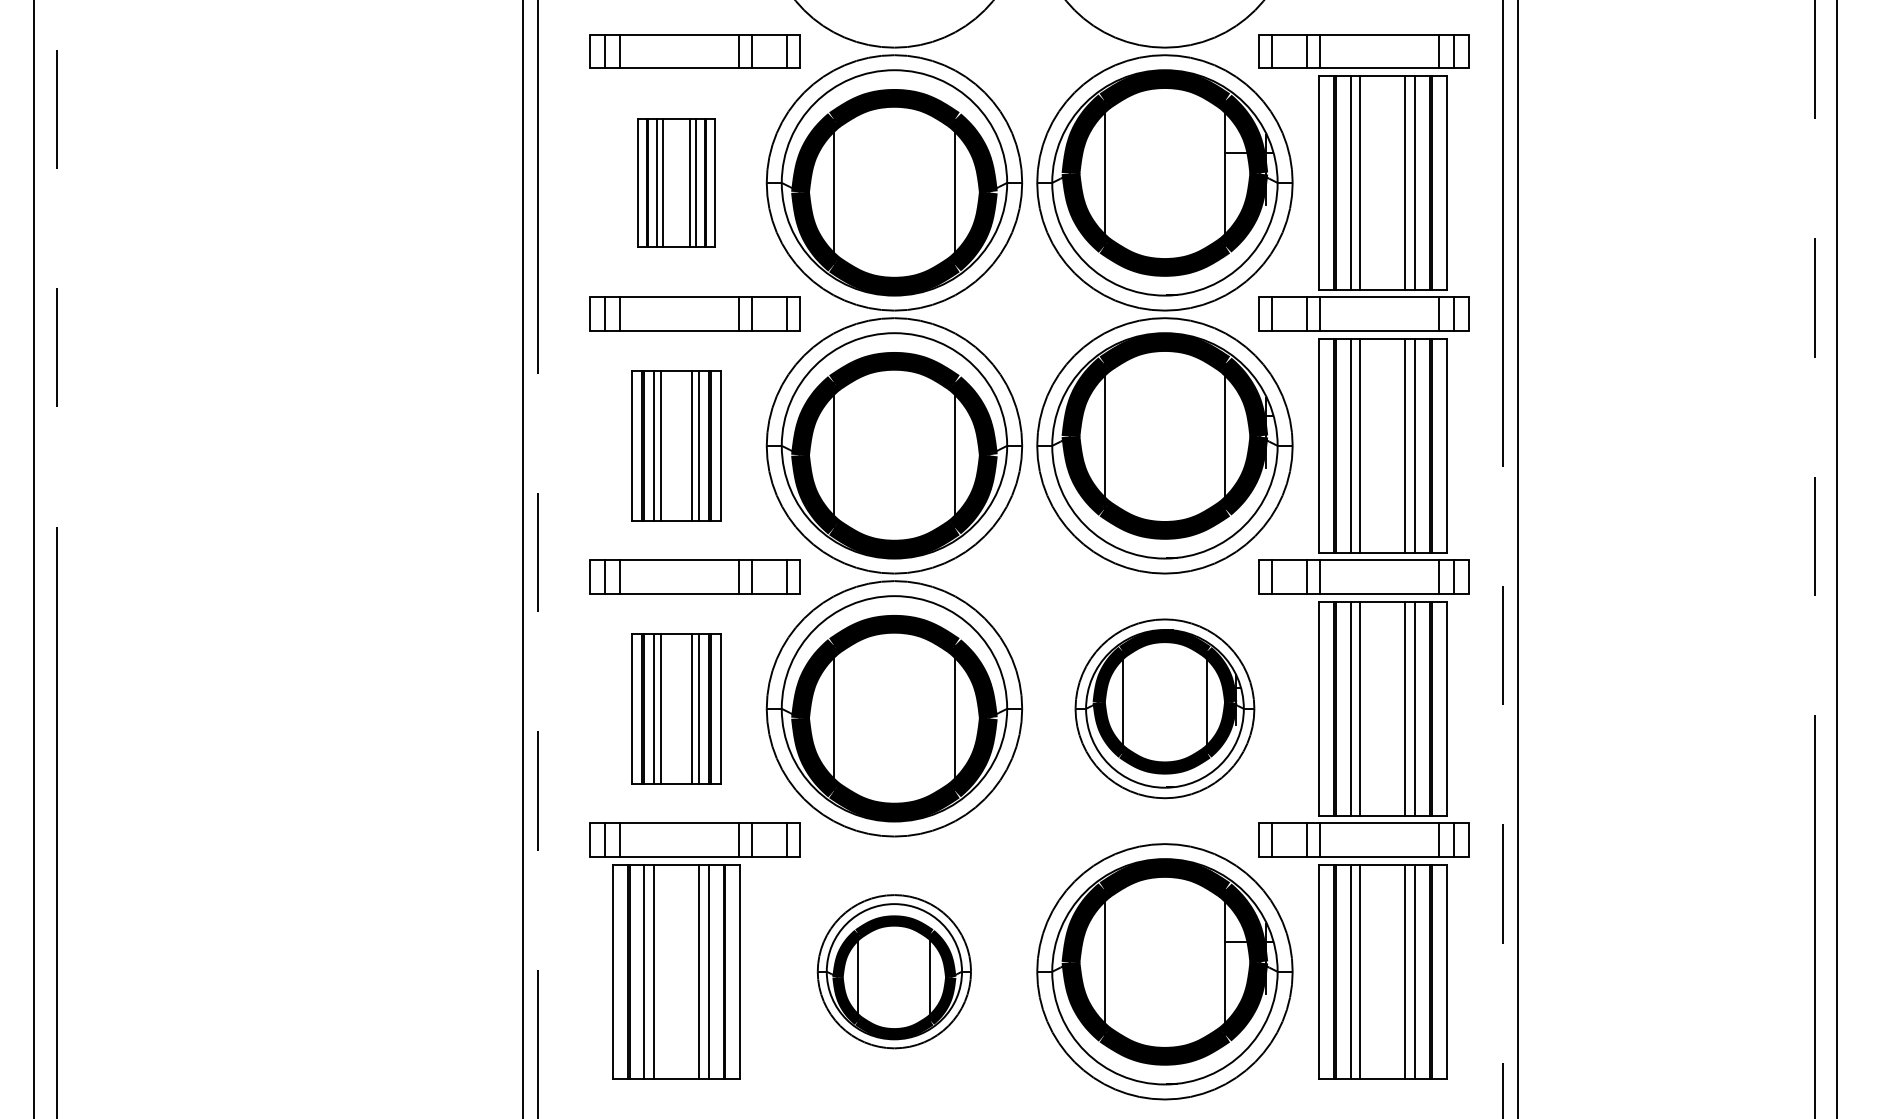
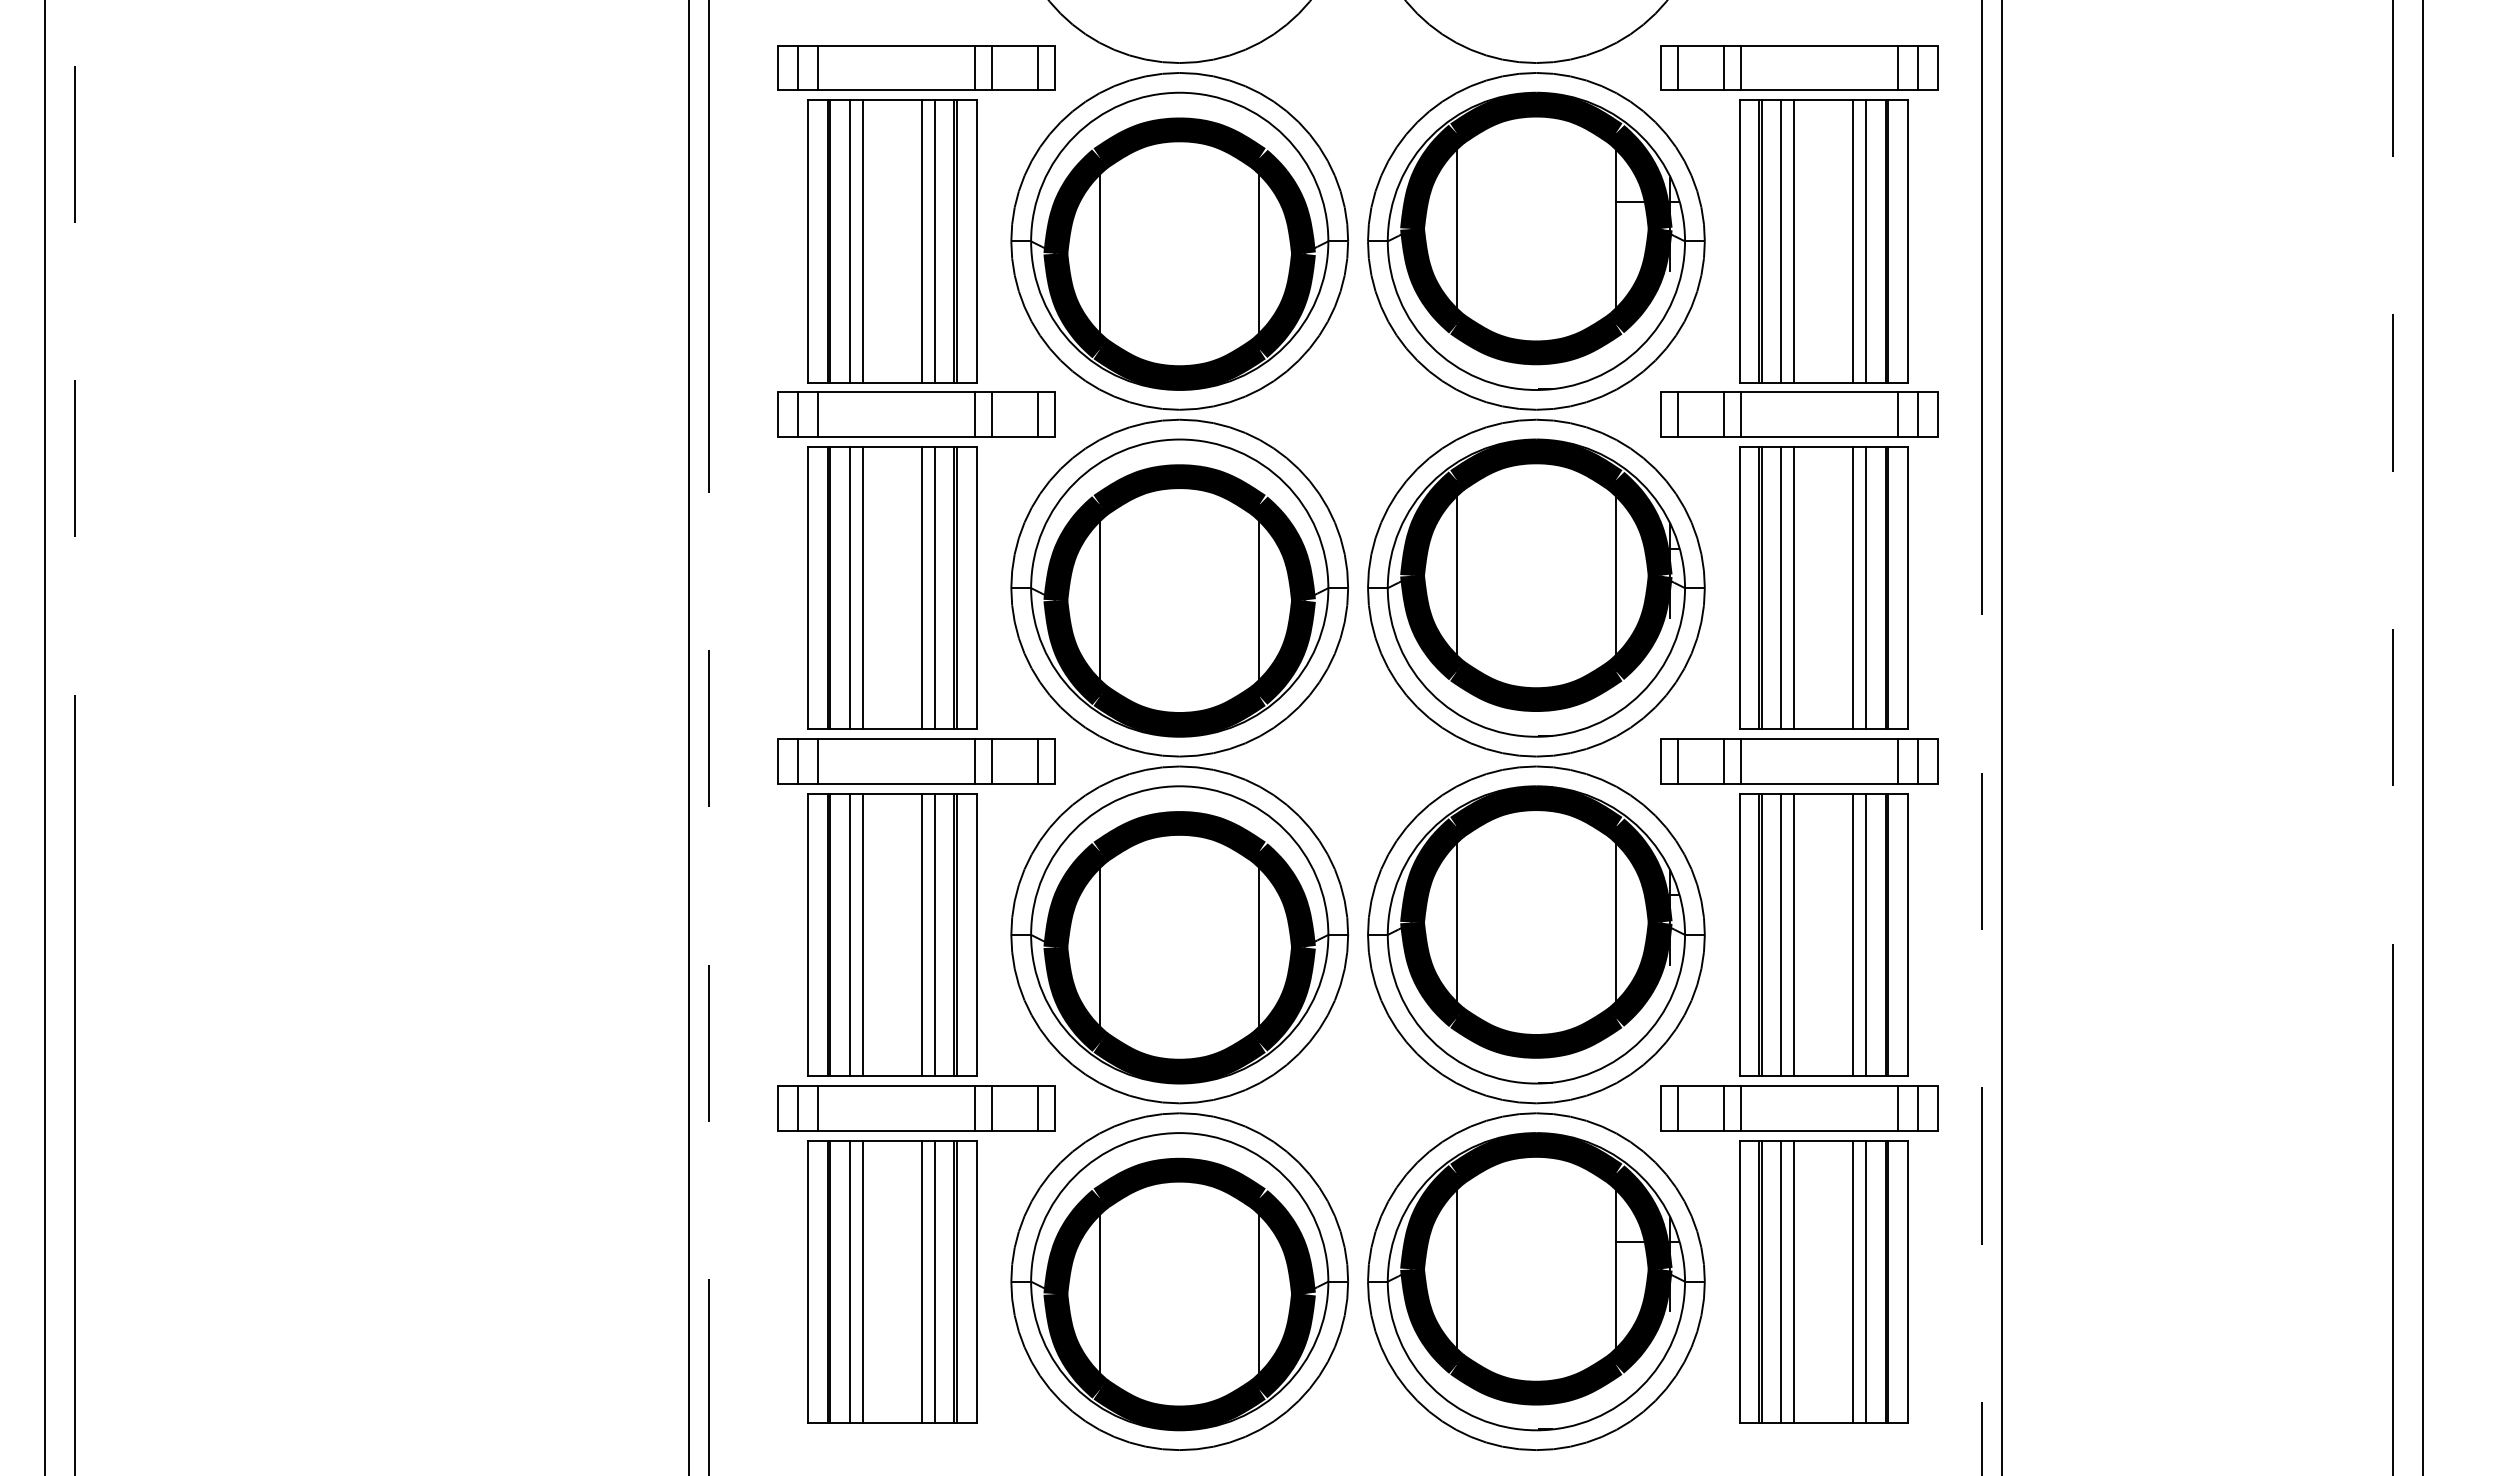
part: (676, 183) -> (892, 241), size x1.67
part: (676, 445) -> (892, 587), size x1.43
part: (676, 708) -> (892, 934), size x1.43
part: (1165, 708) -> (1536, 934), size x1.43
part: (894, 971) -> (1179, 1281), size x1.67

